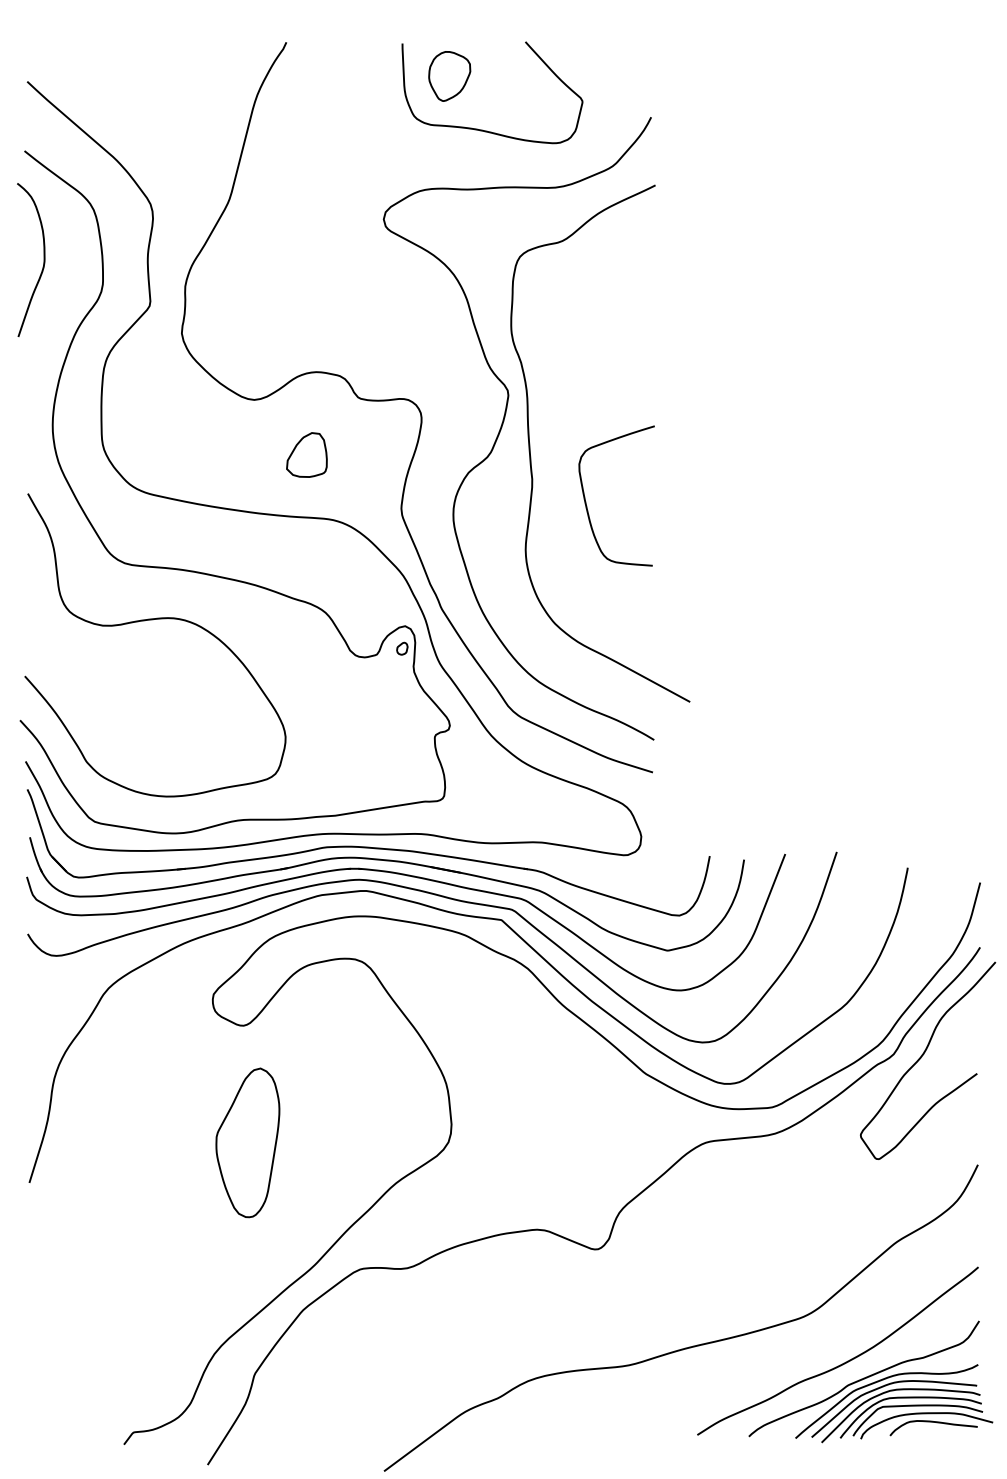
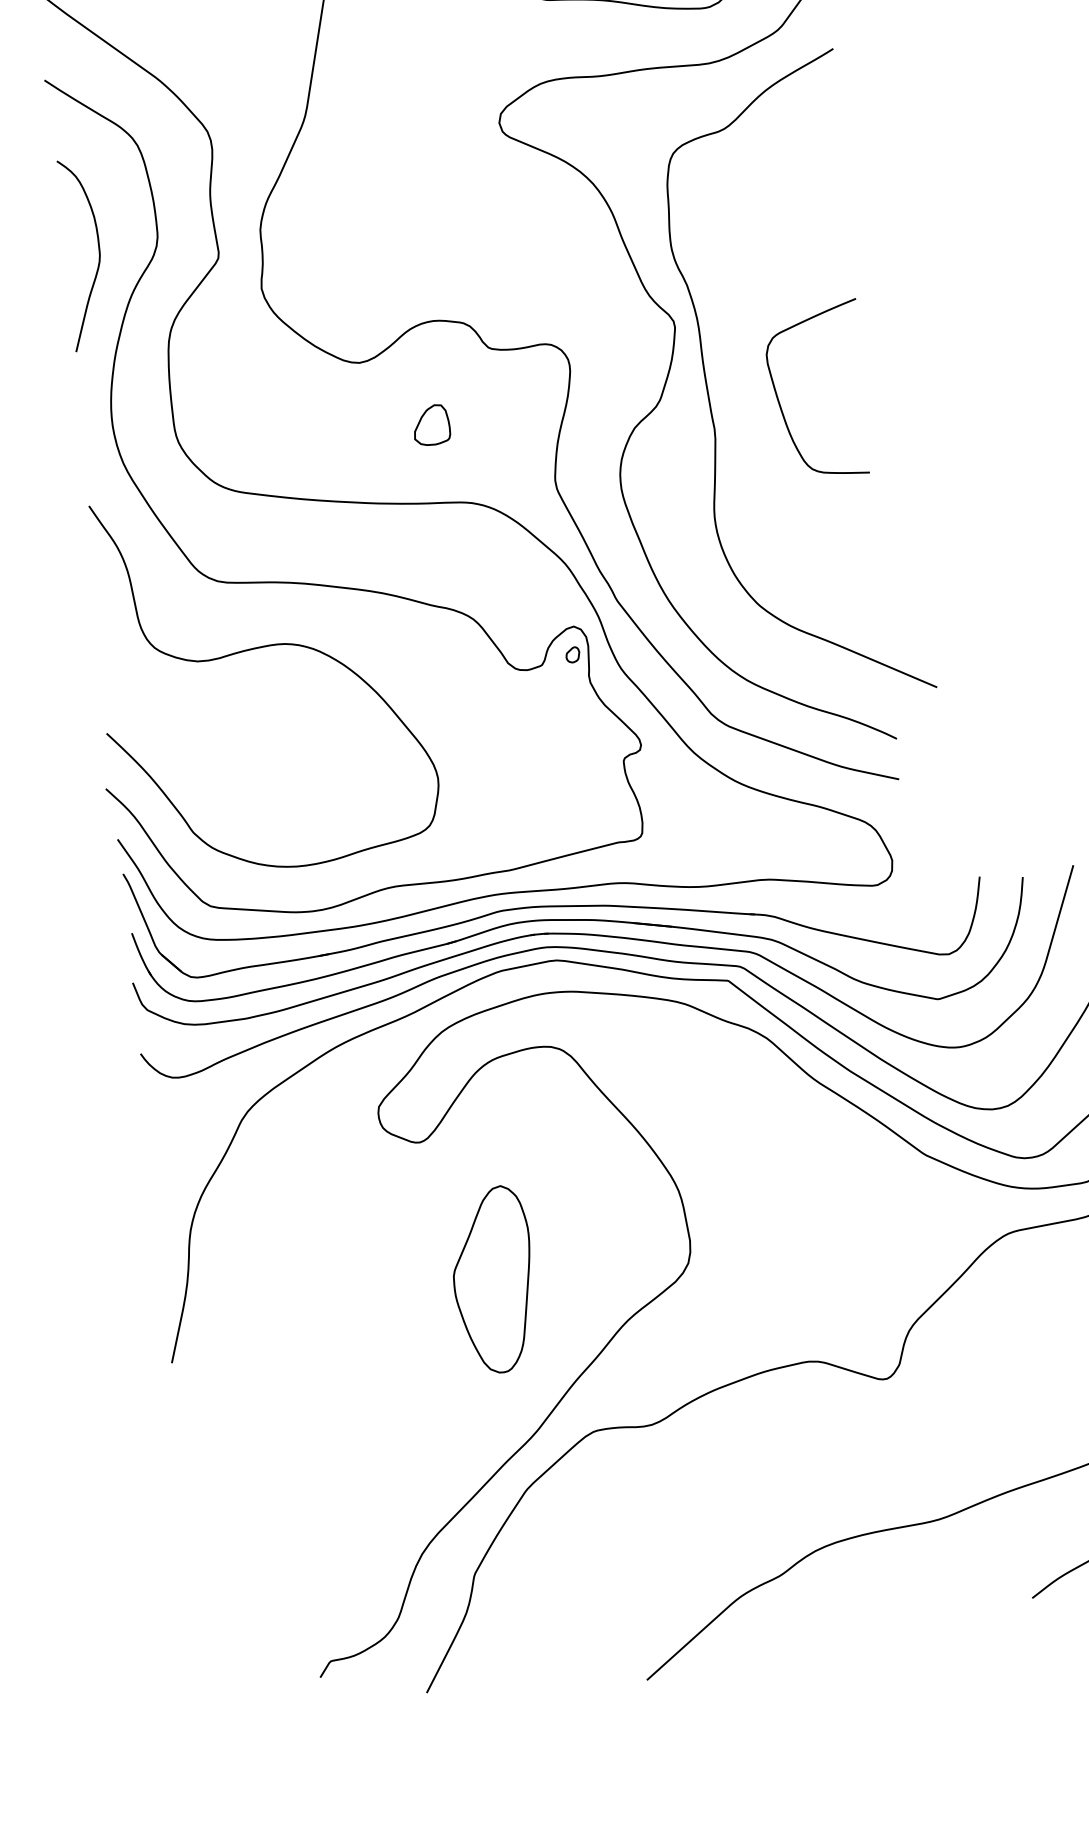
curve: (43, 259) -> (98, 252), moved
part: (307, 454) -> (432, 424), size x0.71
curve: (586, 501) -> (779, 400), moved
part: (247, 1142) -> (492, 1279), moved

